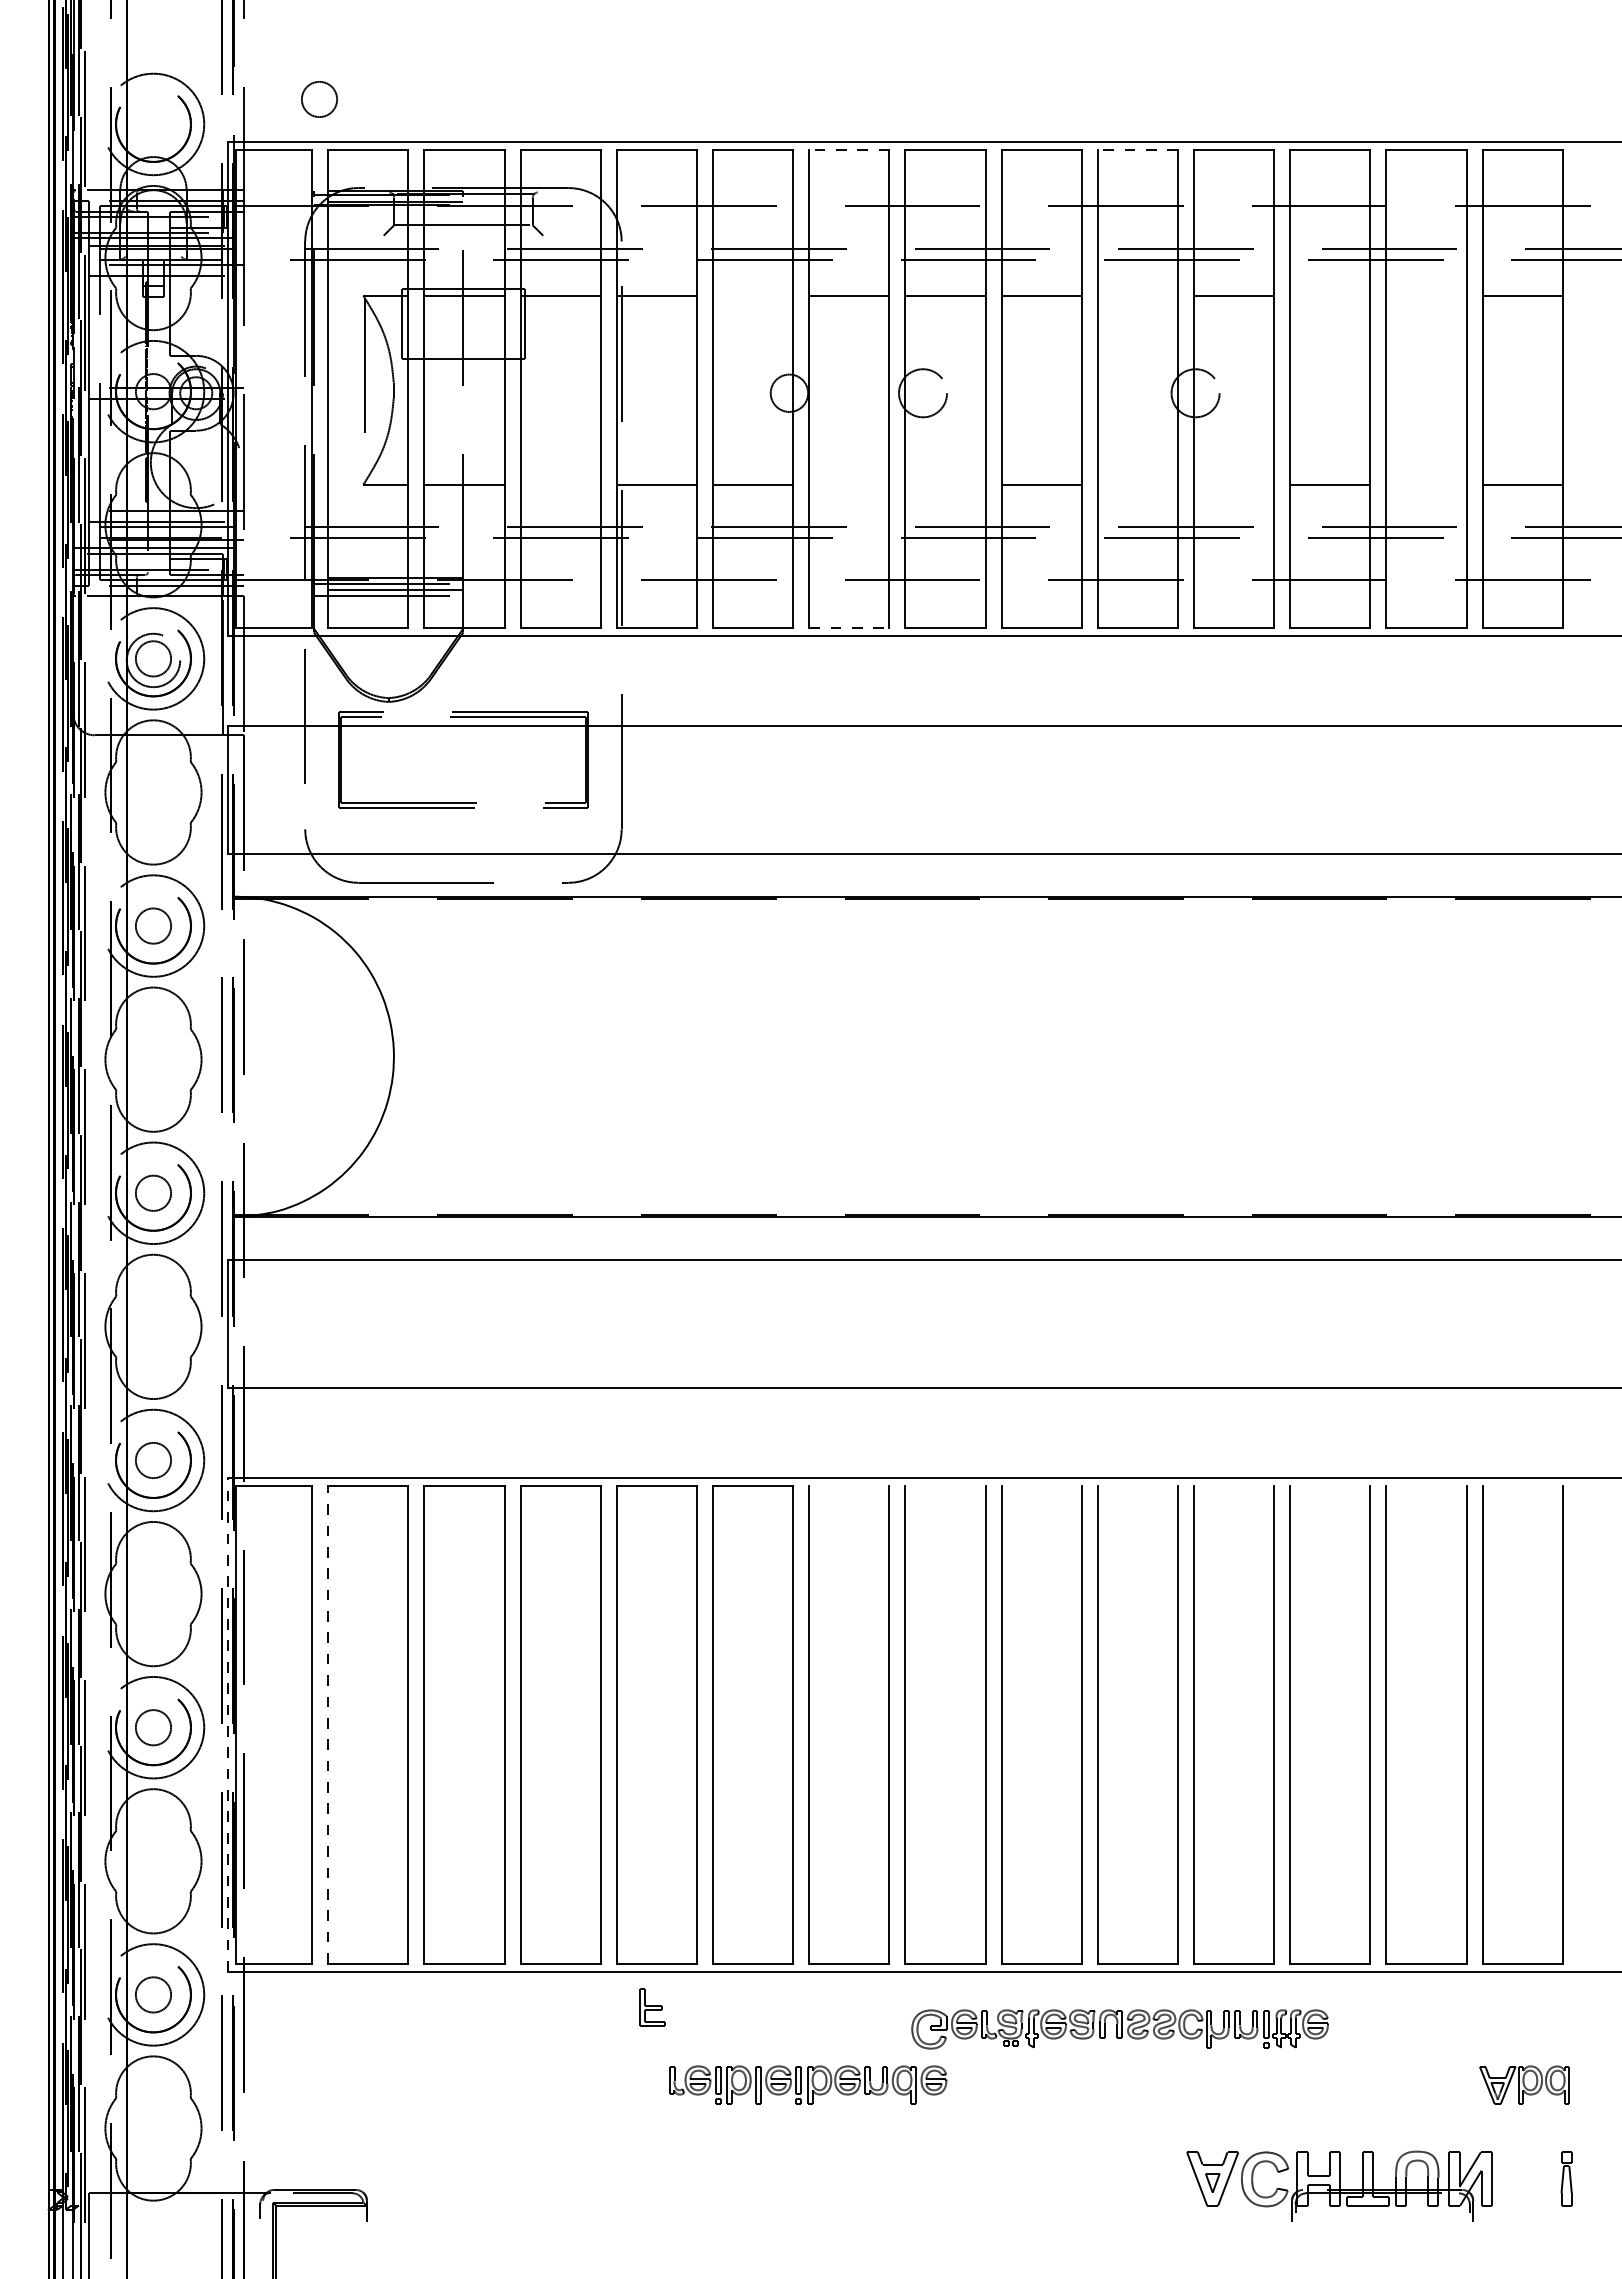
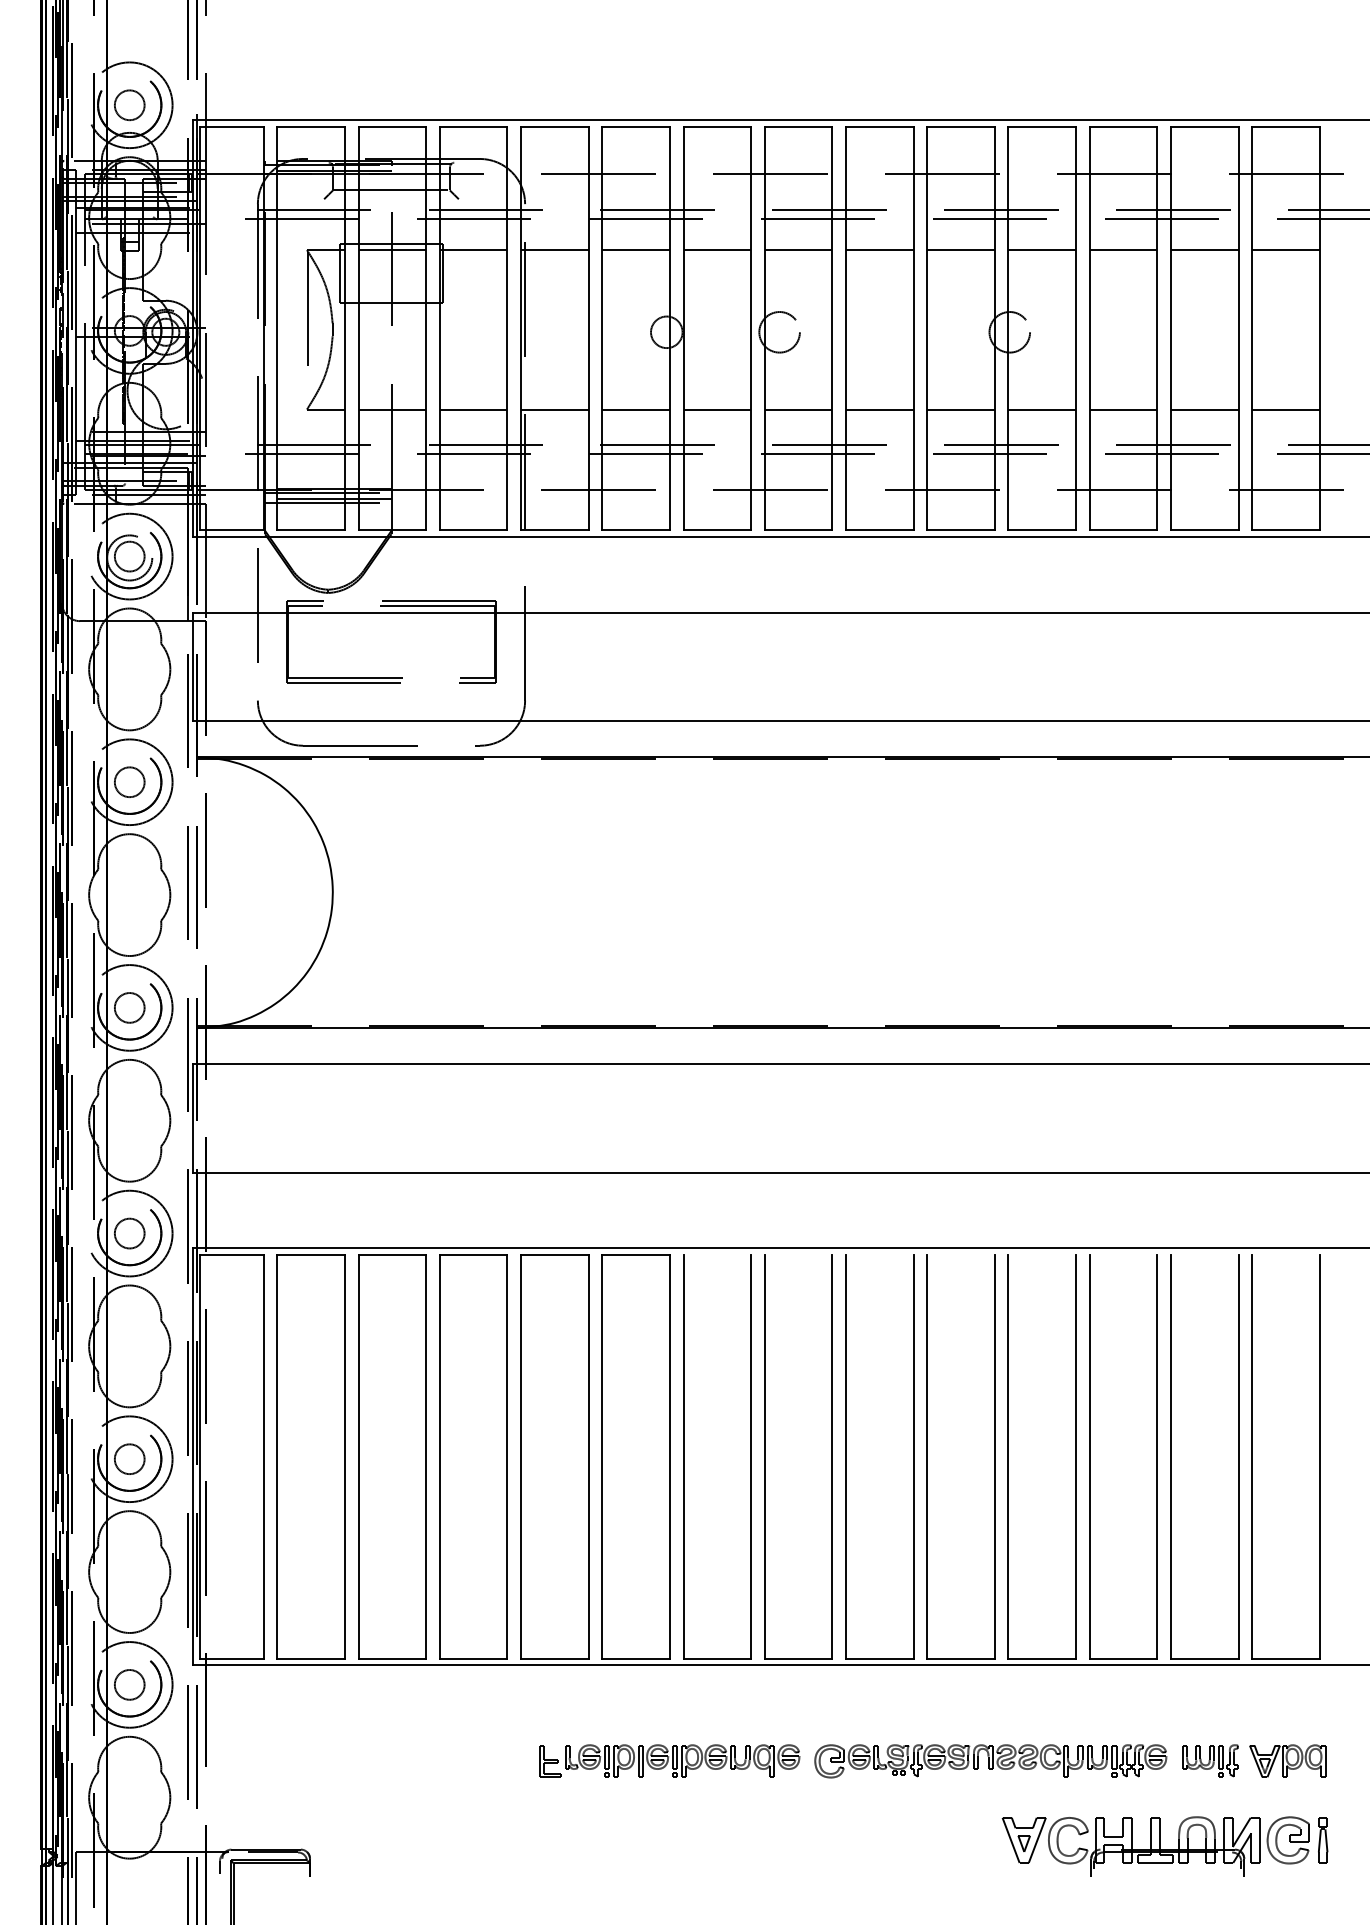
circle: (319, 99) -> (129, 105), moved
line: (848, 150) -> (716, 127), dashed -> solid
line: (1137, 150) -> (960, 127), dashed -> solid
line: (753, 295) -> (636, 249), added
line: (1137, 295) -> (960, 249), added
line: (1330, 295) -> (1123, 249), added
line: (1426, 295) -> (1204, 249), added
line: (560, 484) -> (473, 409), added
line: (849, 484) -> (717, 409), added
line: (945, 484) -> (798, 409), added
line: (1137, 484) -> (960, 409), added
line: (1234, 484) -> (1042, 409), added
line: (1426, 484) -> (1204, 409), added
line: (849, 627) -> (717, 530), dashed -> solid
line: (228, 1724) -> (193, 1456), dashed -> solid
line: (328, 1724) -> (277, 1456), dashed -> solid
part: (652, 2007) -> (550, 1761), moved
part: (1119, 2029) -> (990, 1761), moved
part: (1433, 2084) -> (1210, 1760), added
part: (1525, 2178) -> (1288, 1839), added

